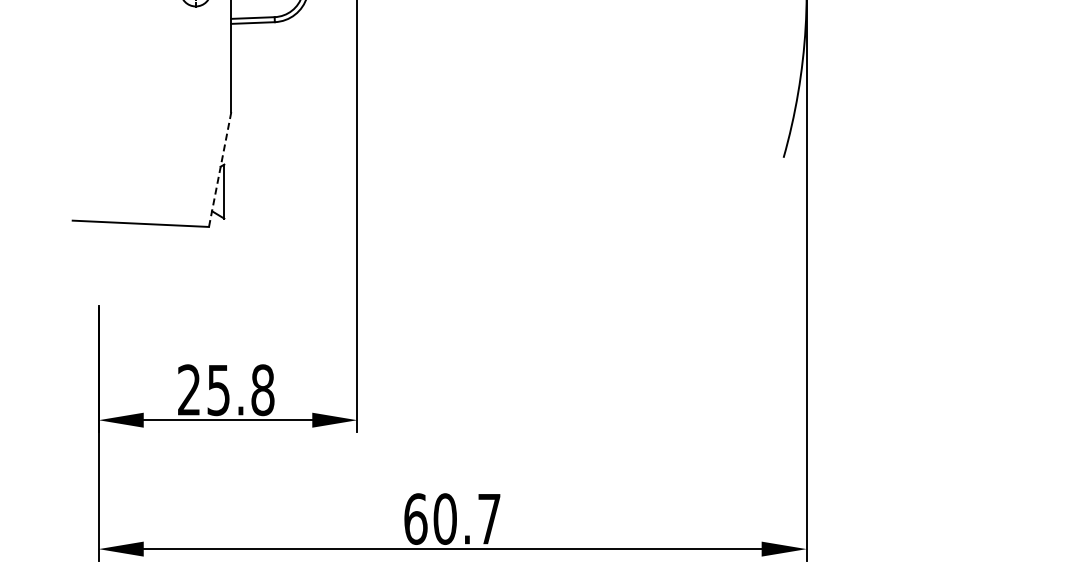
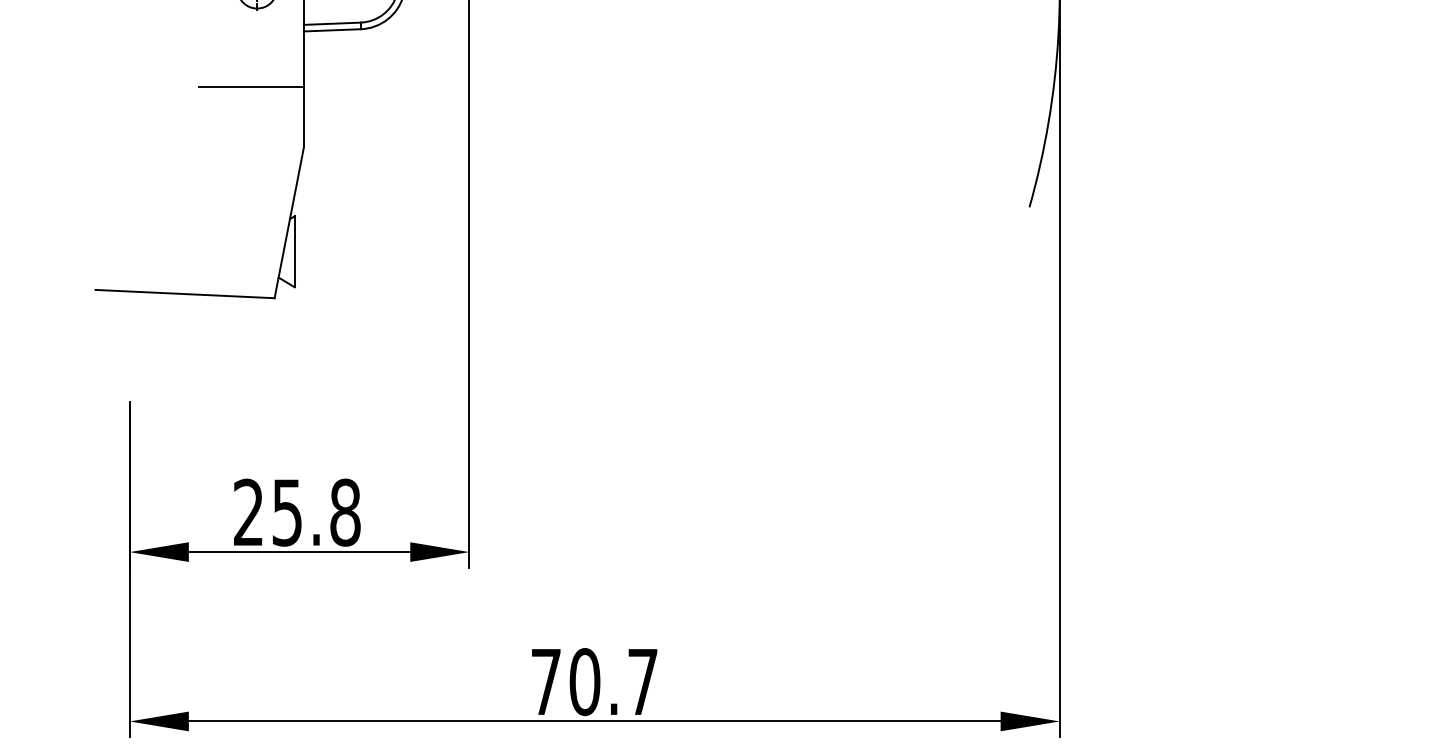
line: (191, 66) -> (251, 87), added
line: (220, 169) -> (289, 222), dashed -> solid
text: (415, 518) -> (545, 681), 60.7 -> 70.7

